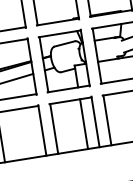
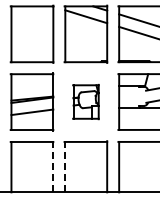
part: (63, 60) -> (85, 101), size x0.6
line: (83, 123) -> (95, 166), removed
line: (54, 128) -> (65, 166), solid -> dashed
line: (42, 130) -> (53, 166), solid -> dashed

